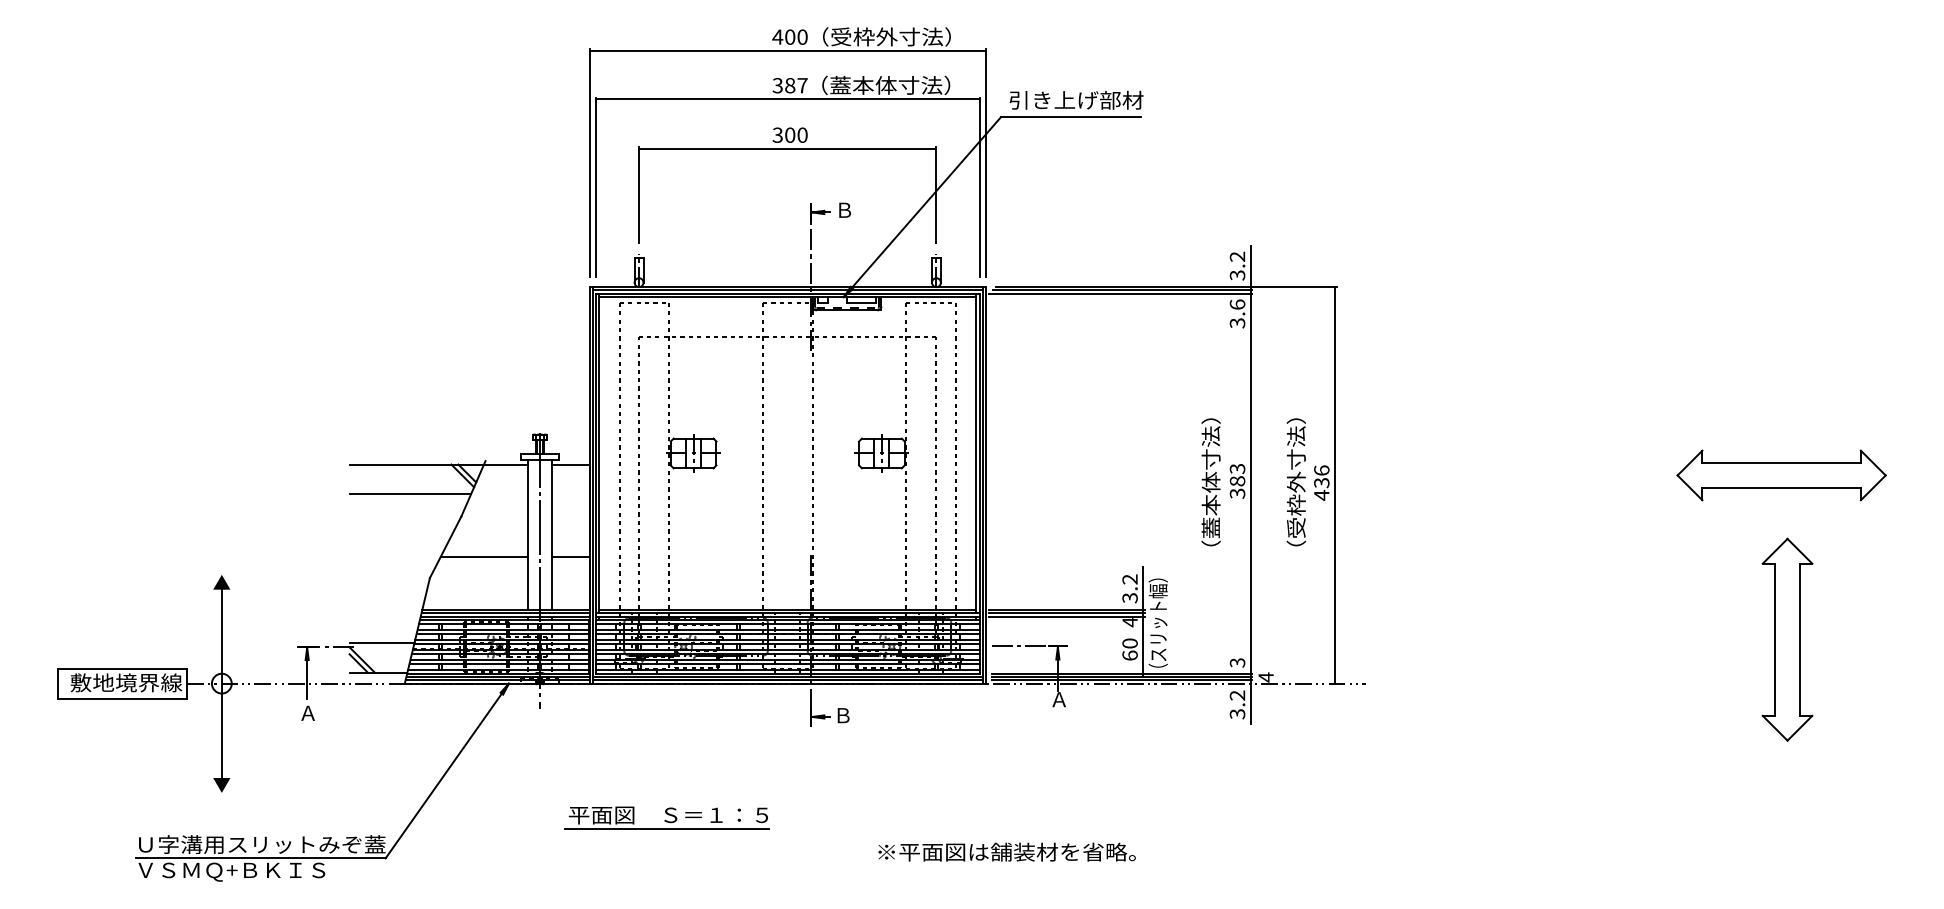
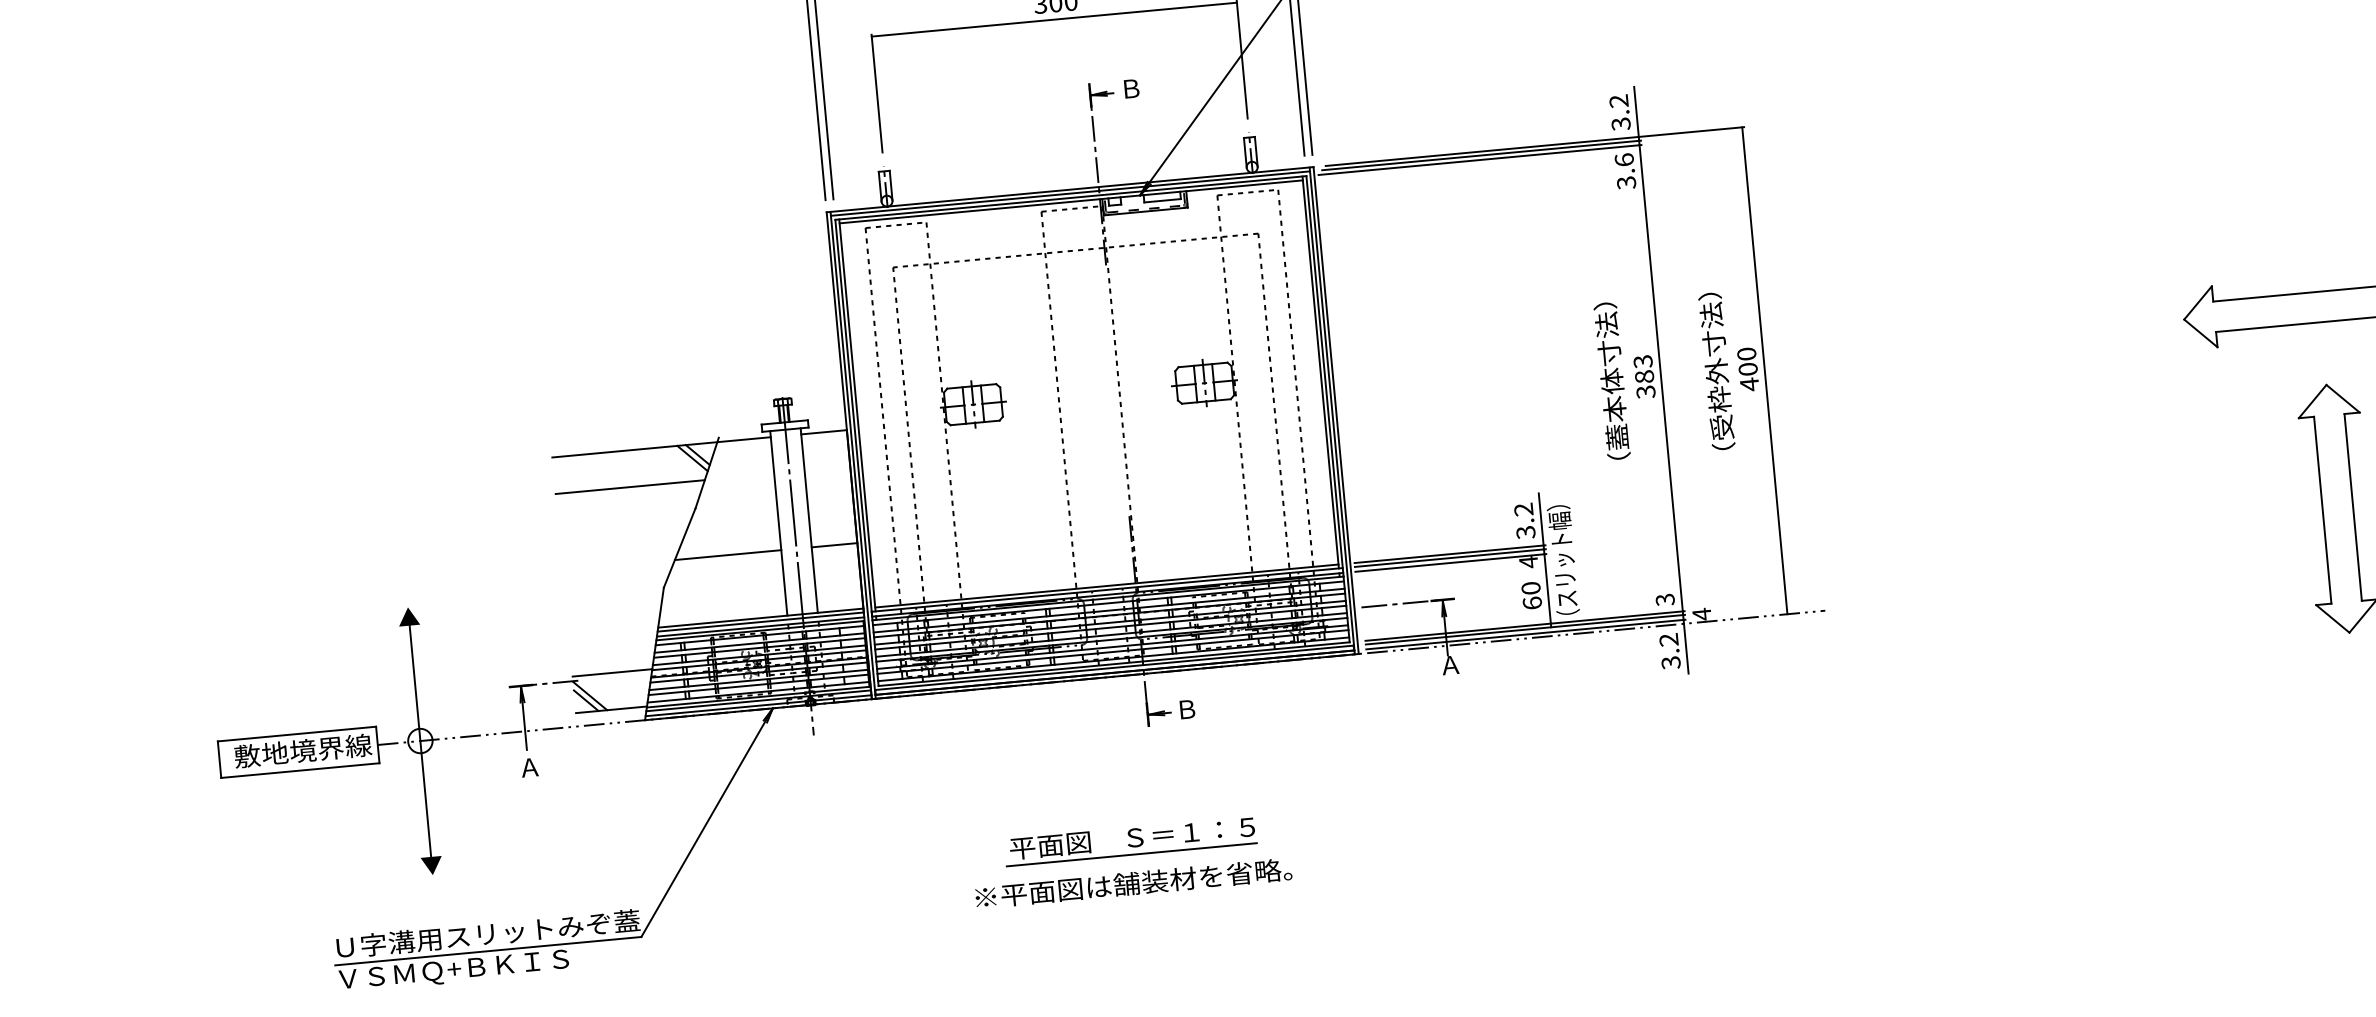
text: (1321, 476) -> (1747, 361), 436 -> 400
part: (666, 817) -> (1130, 840), moved
text: (1006, 851) -> (1132, 882), moved

